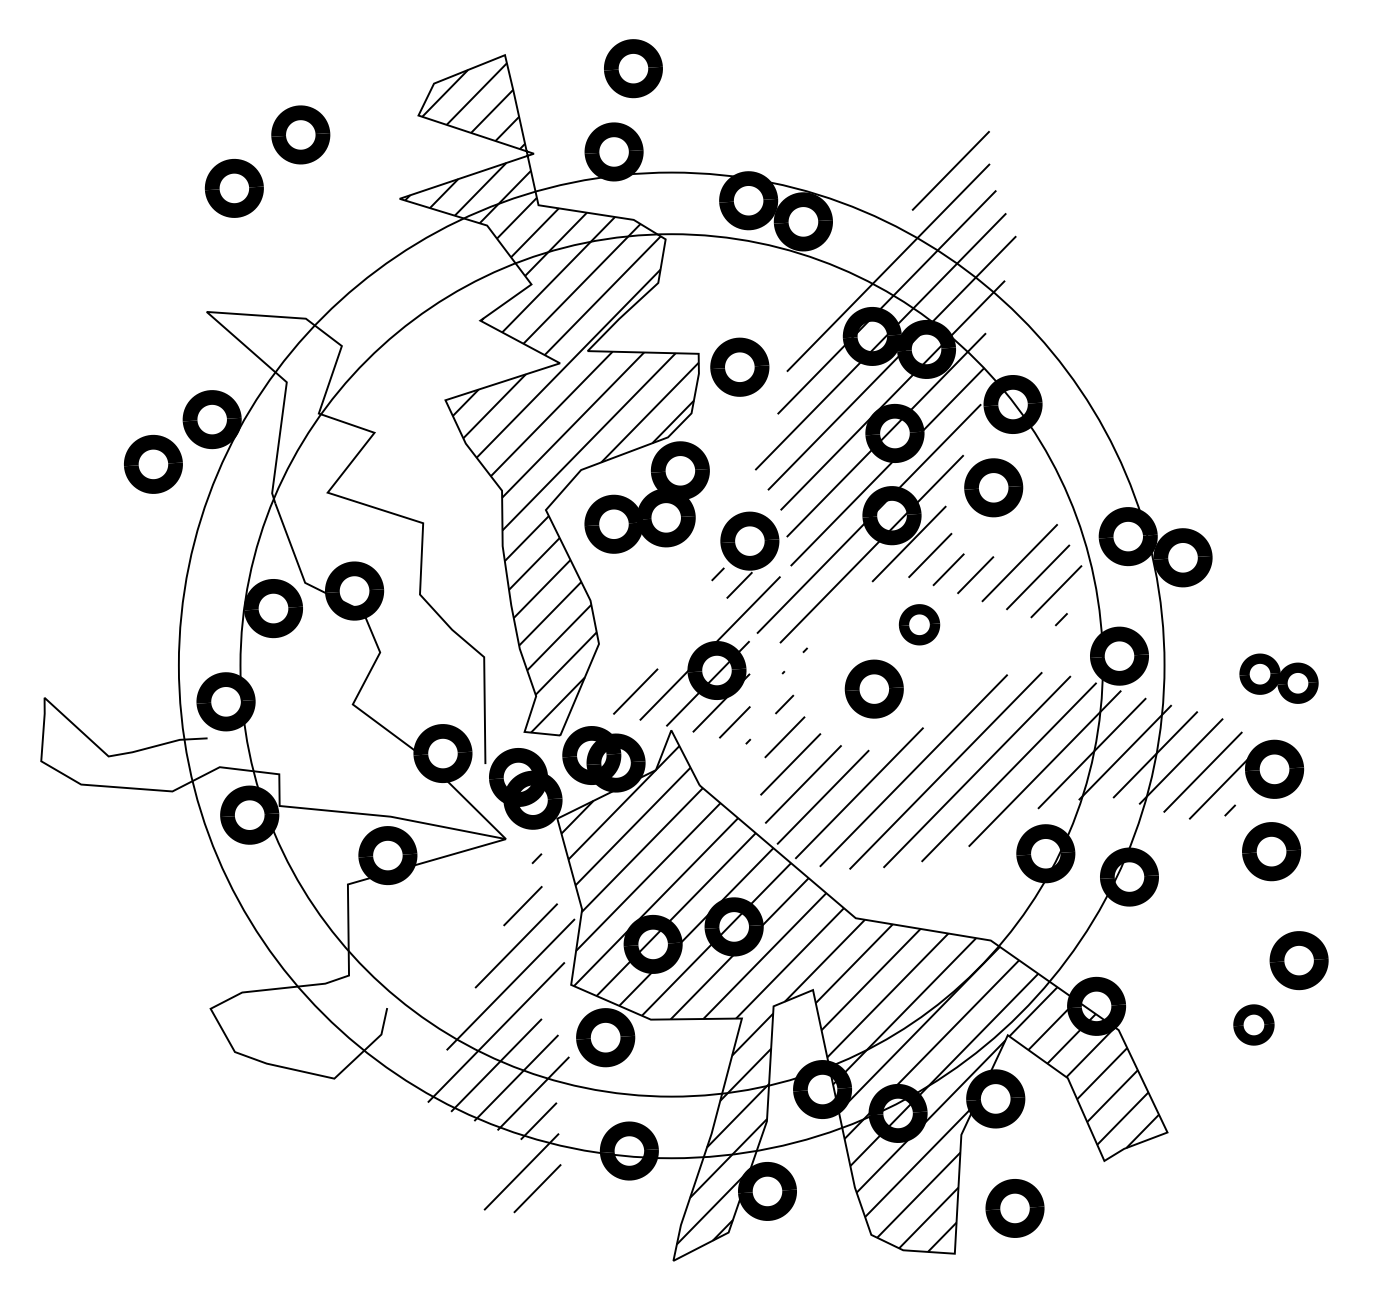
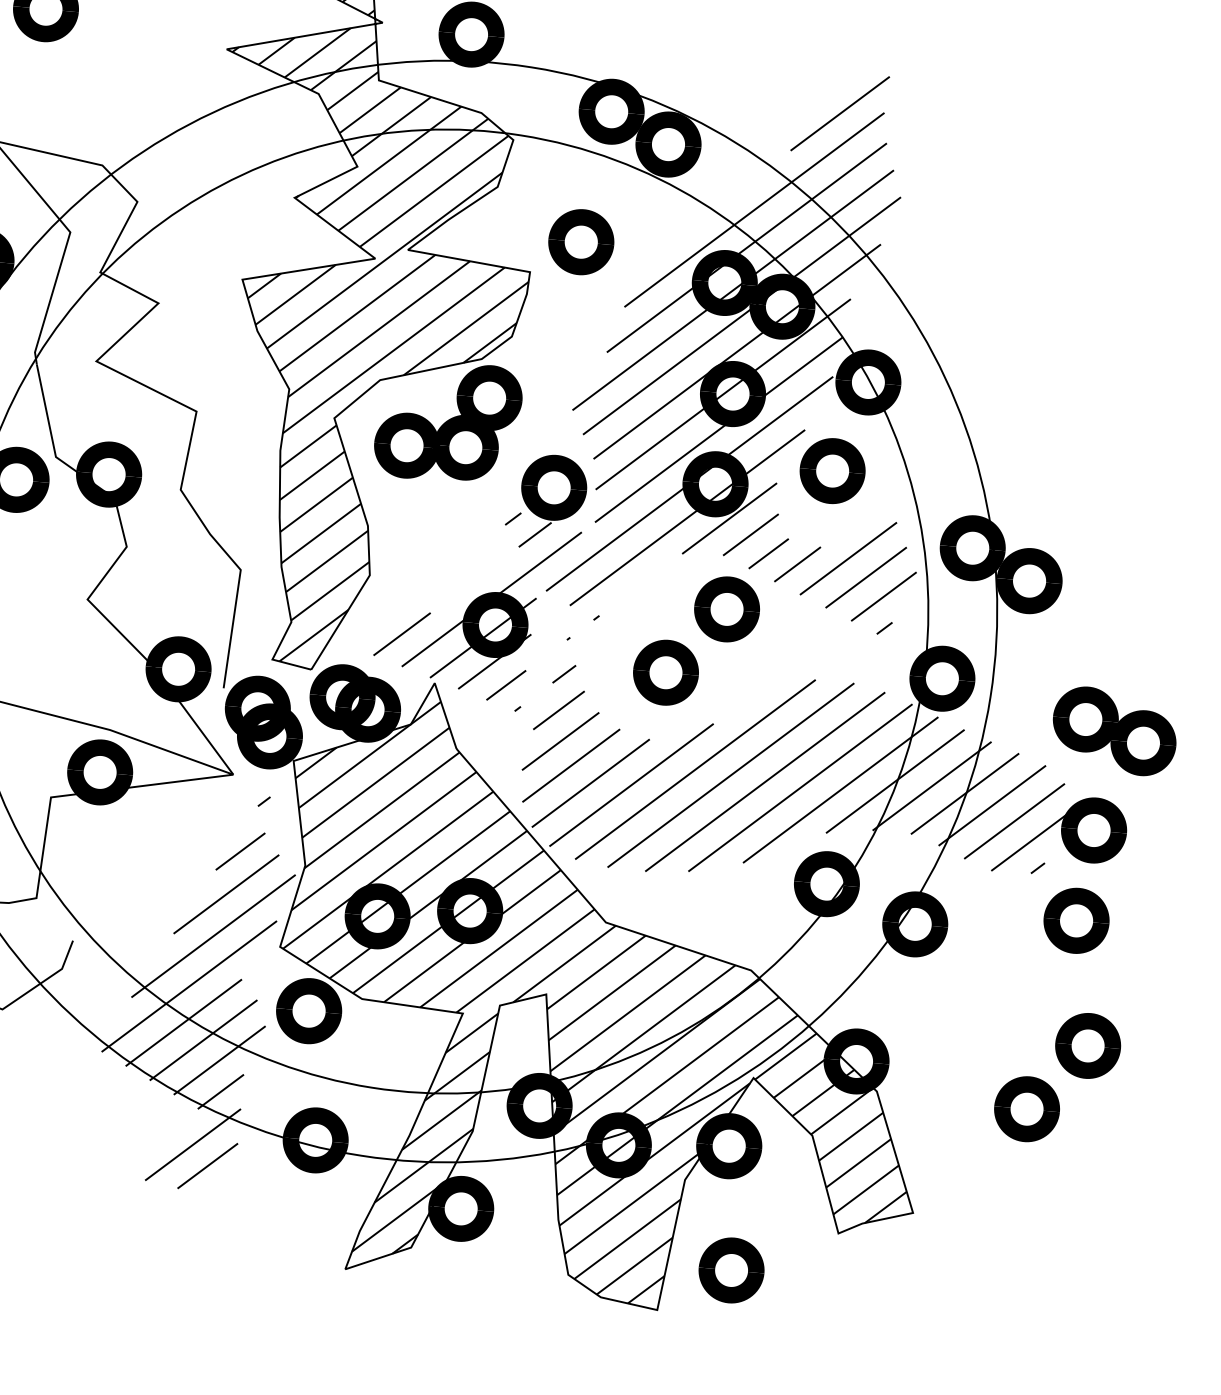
part: (739, 366) -> (581, 241), moved
part: (919, 624) -> (727, 609), size x1.43
part: (1278, 678) -> (1114, 730), size x1.43
part: (1253, 1024) -> (1026, 1108), size x1.43

